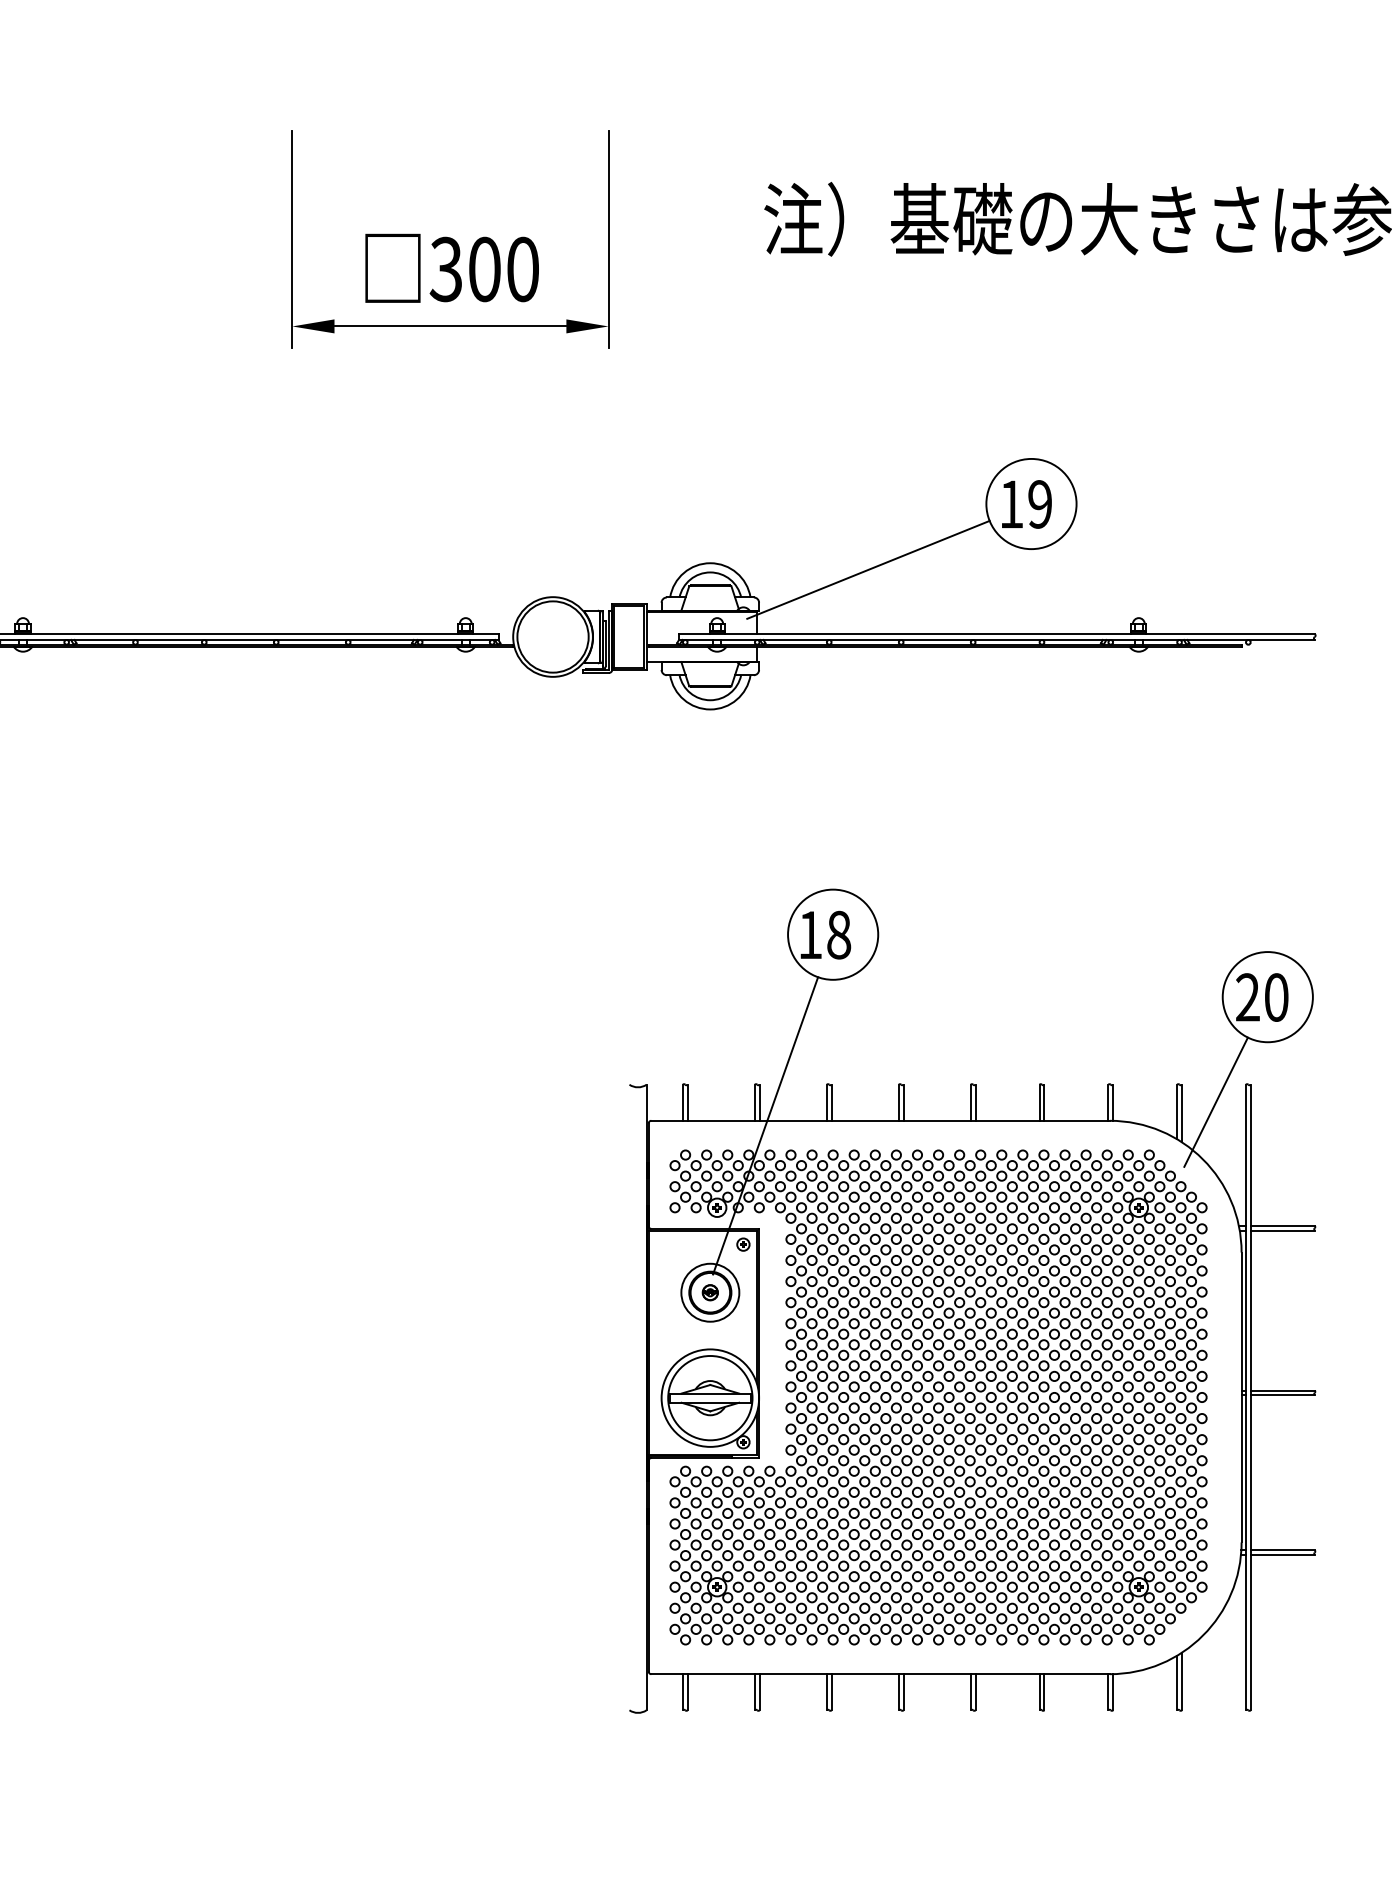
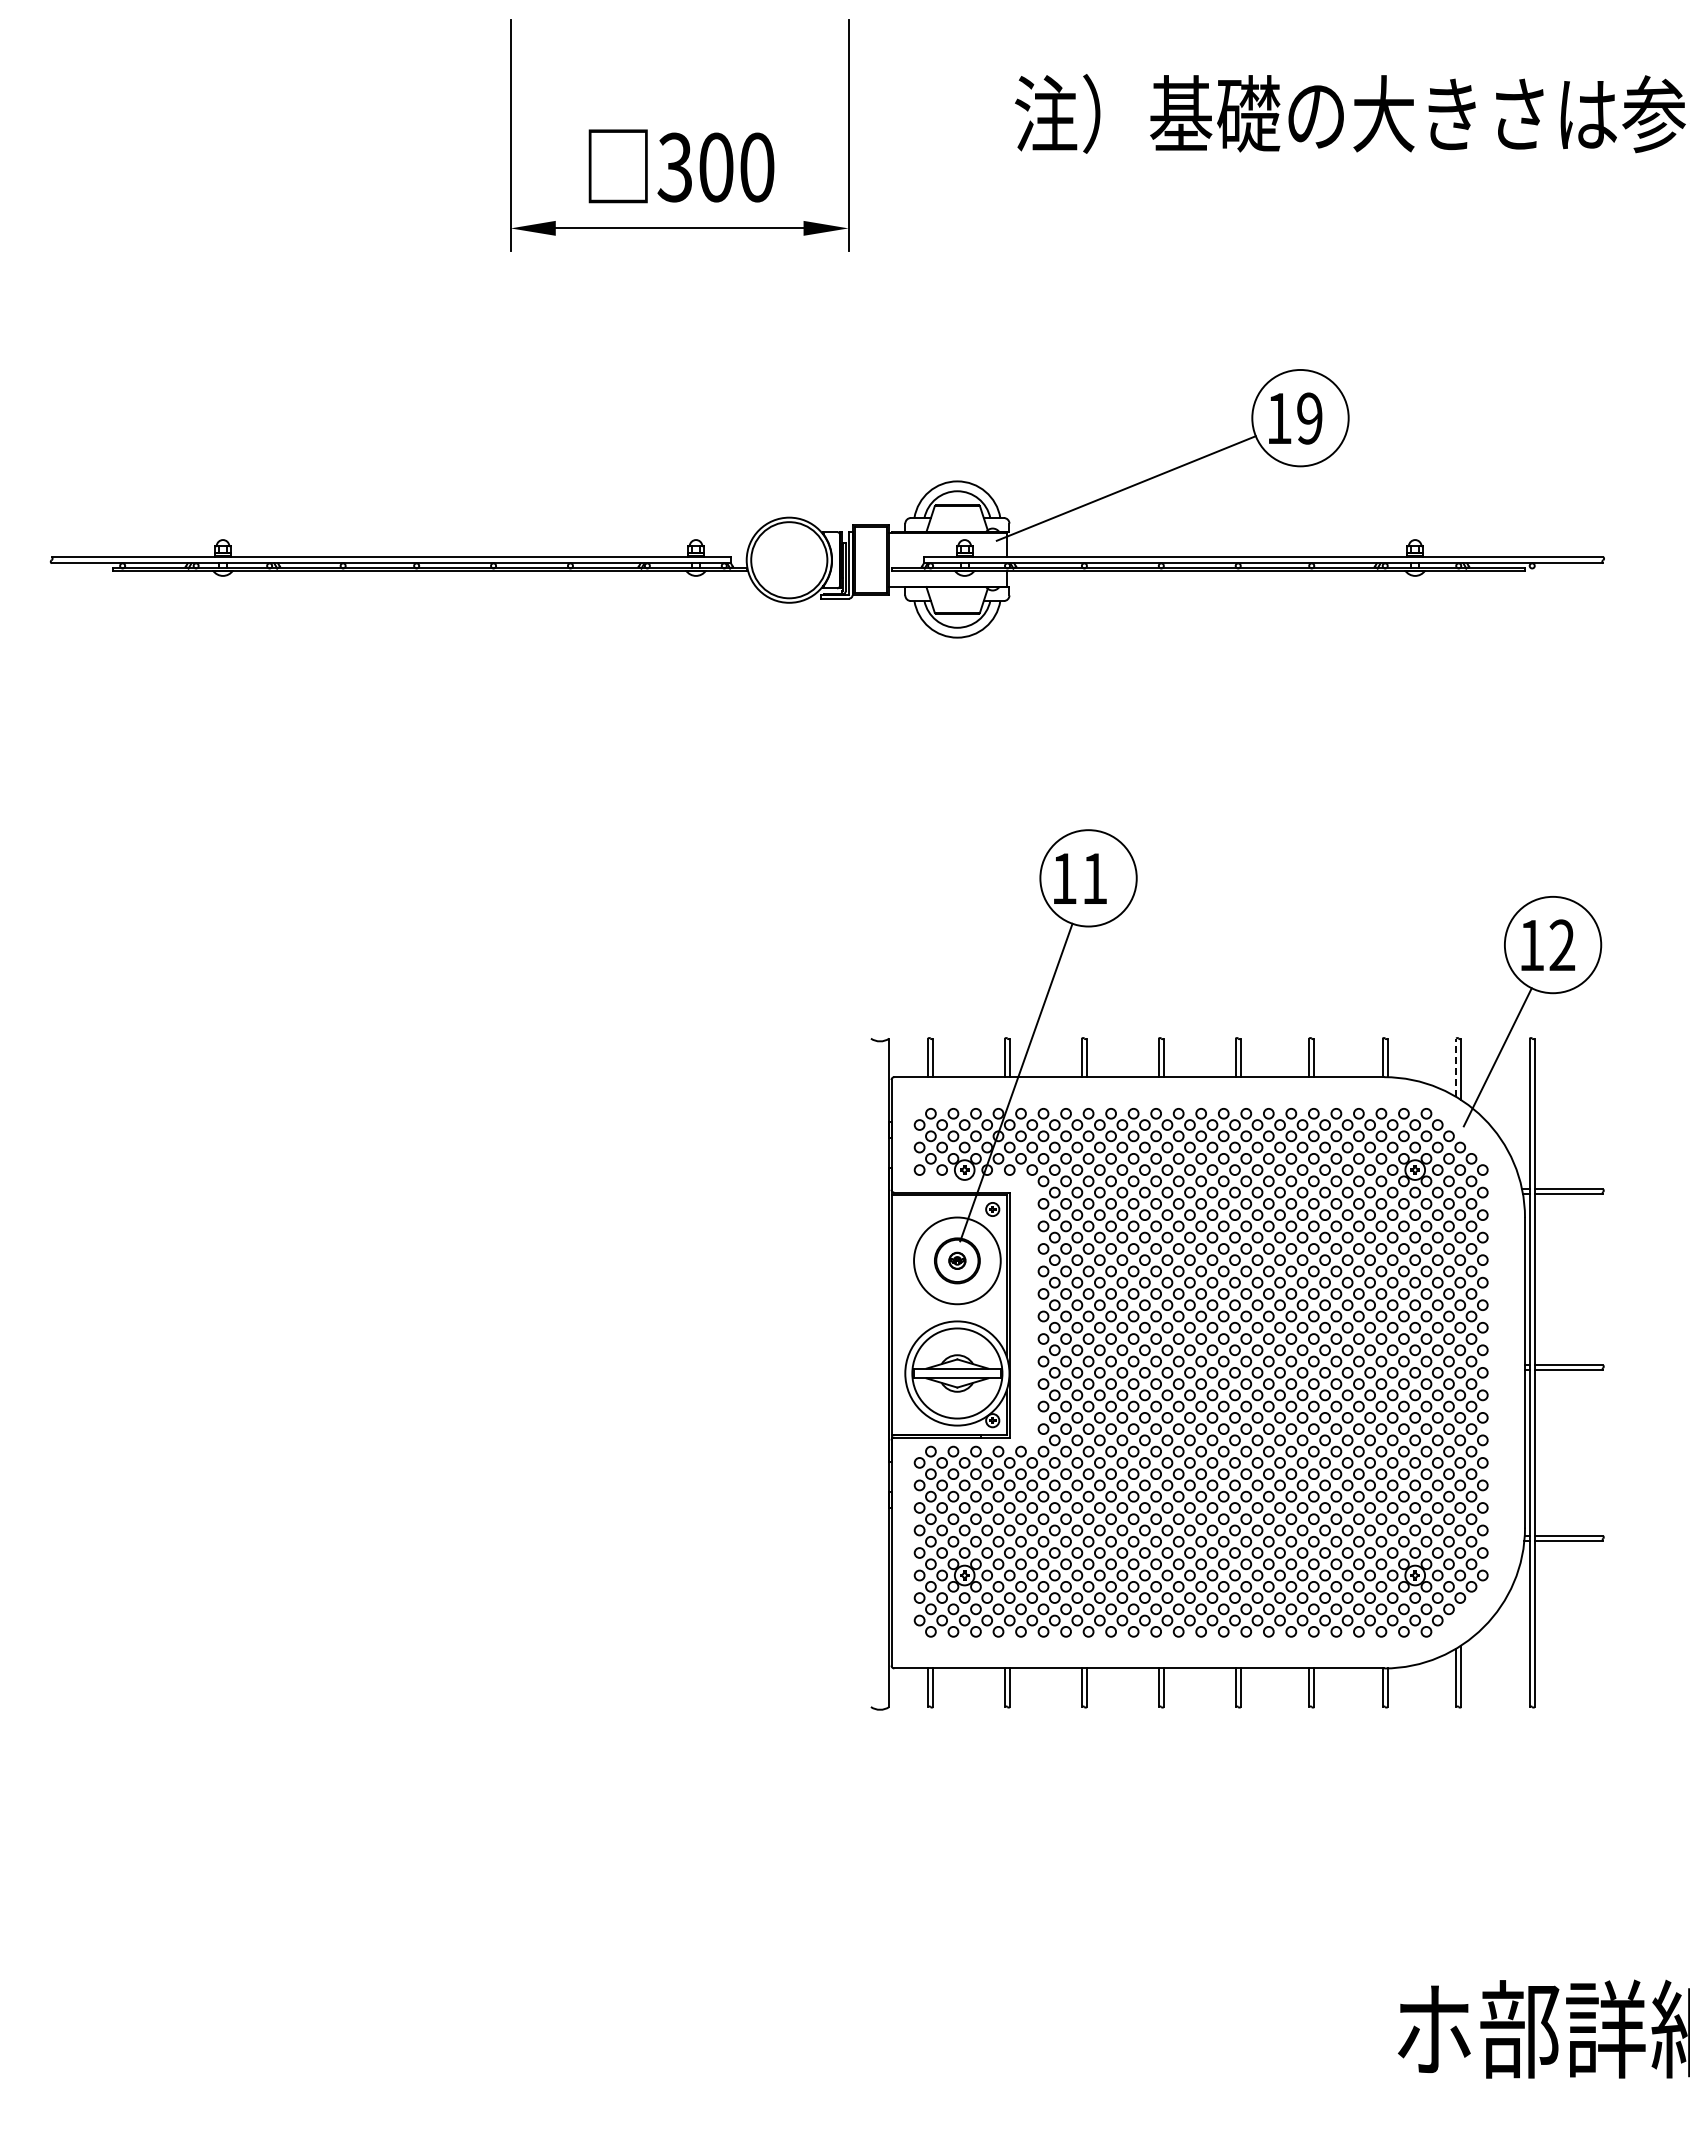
text: (838, 934) -> (1094, 878), 18 -> 11
text: (1262, 997) -> (1547, 945), 20 -> 12
line: (1177, 1111) -> (1456, 1067), solid -> dashed
circle: (710, 1292) -> (957, 1260), size x1.4

